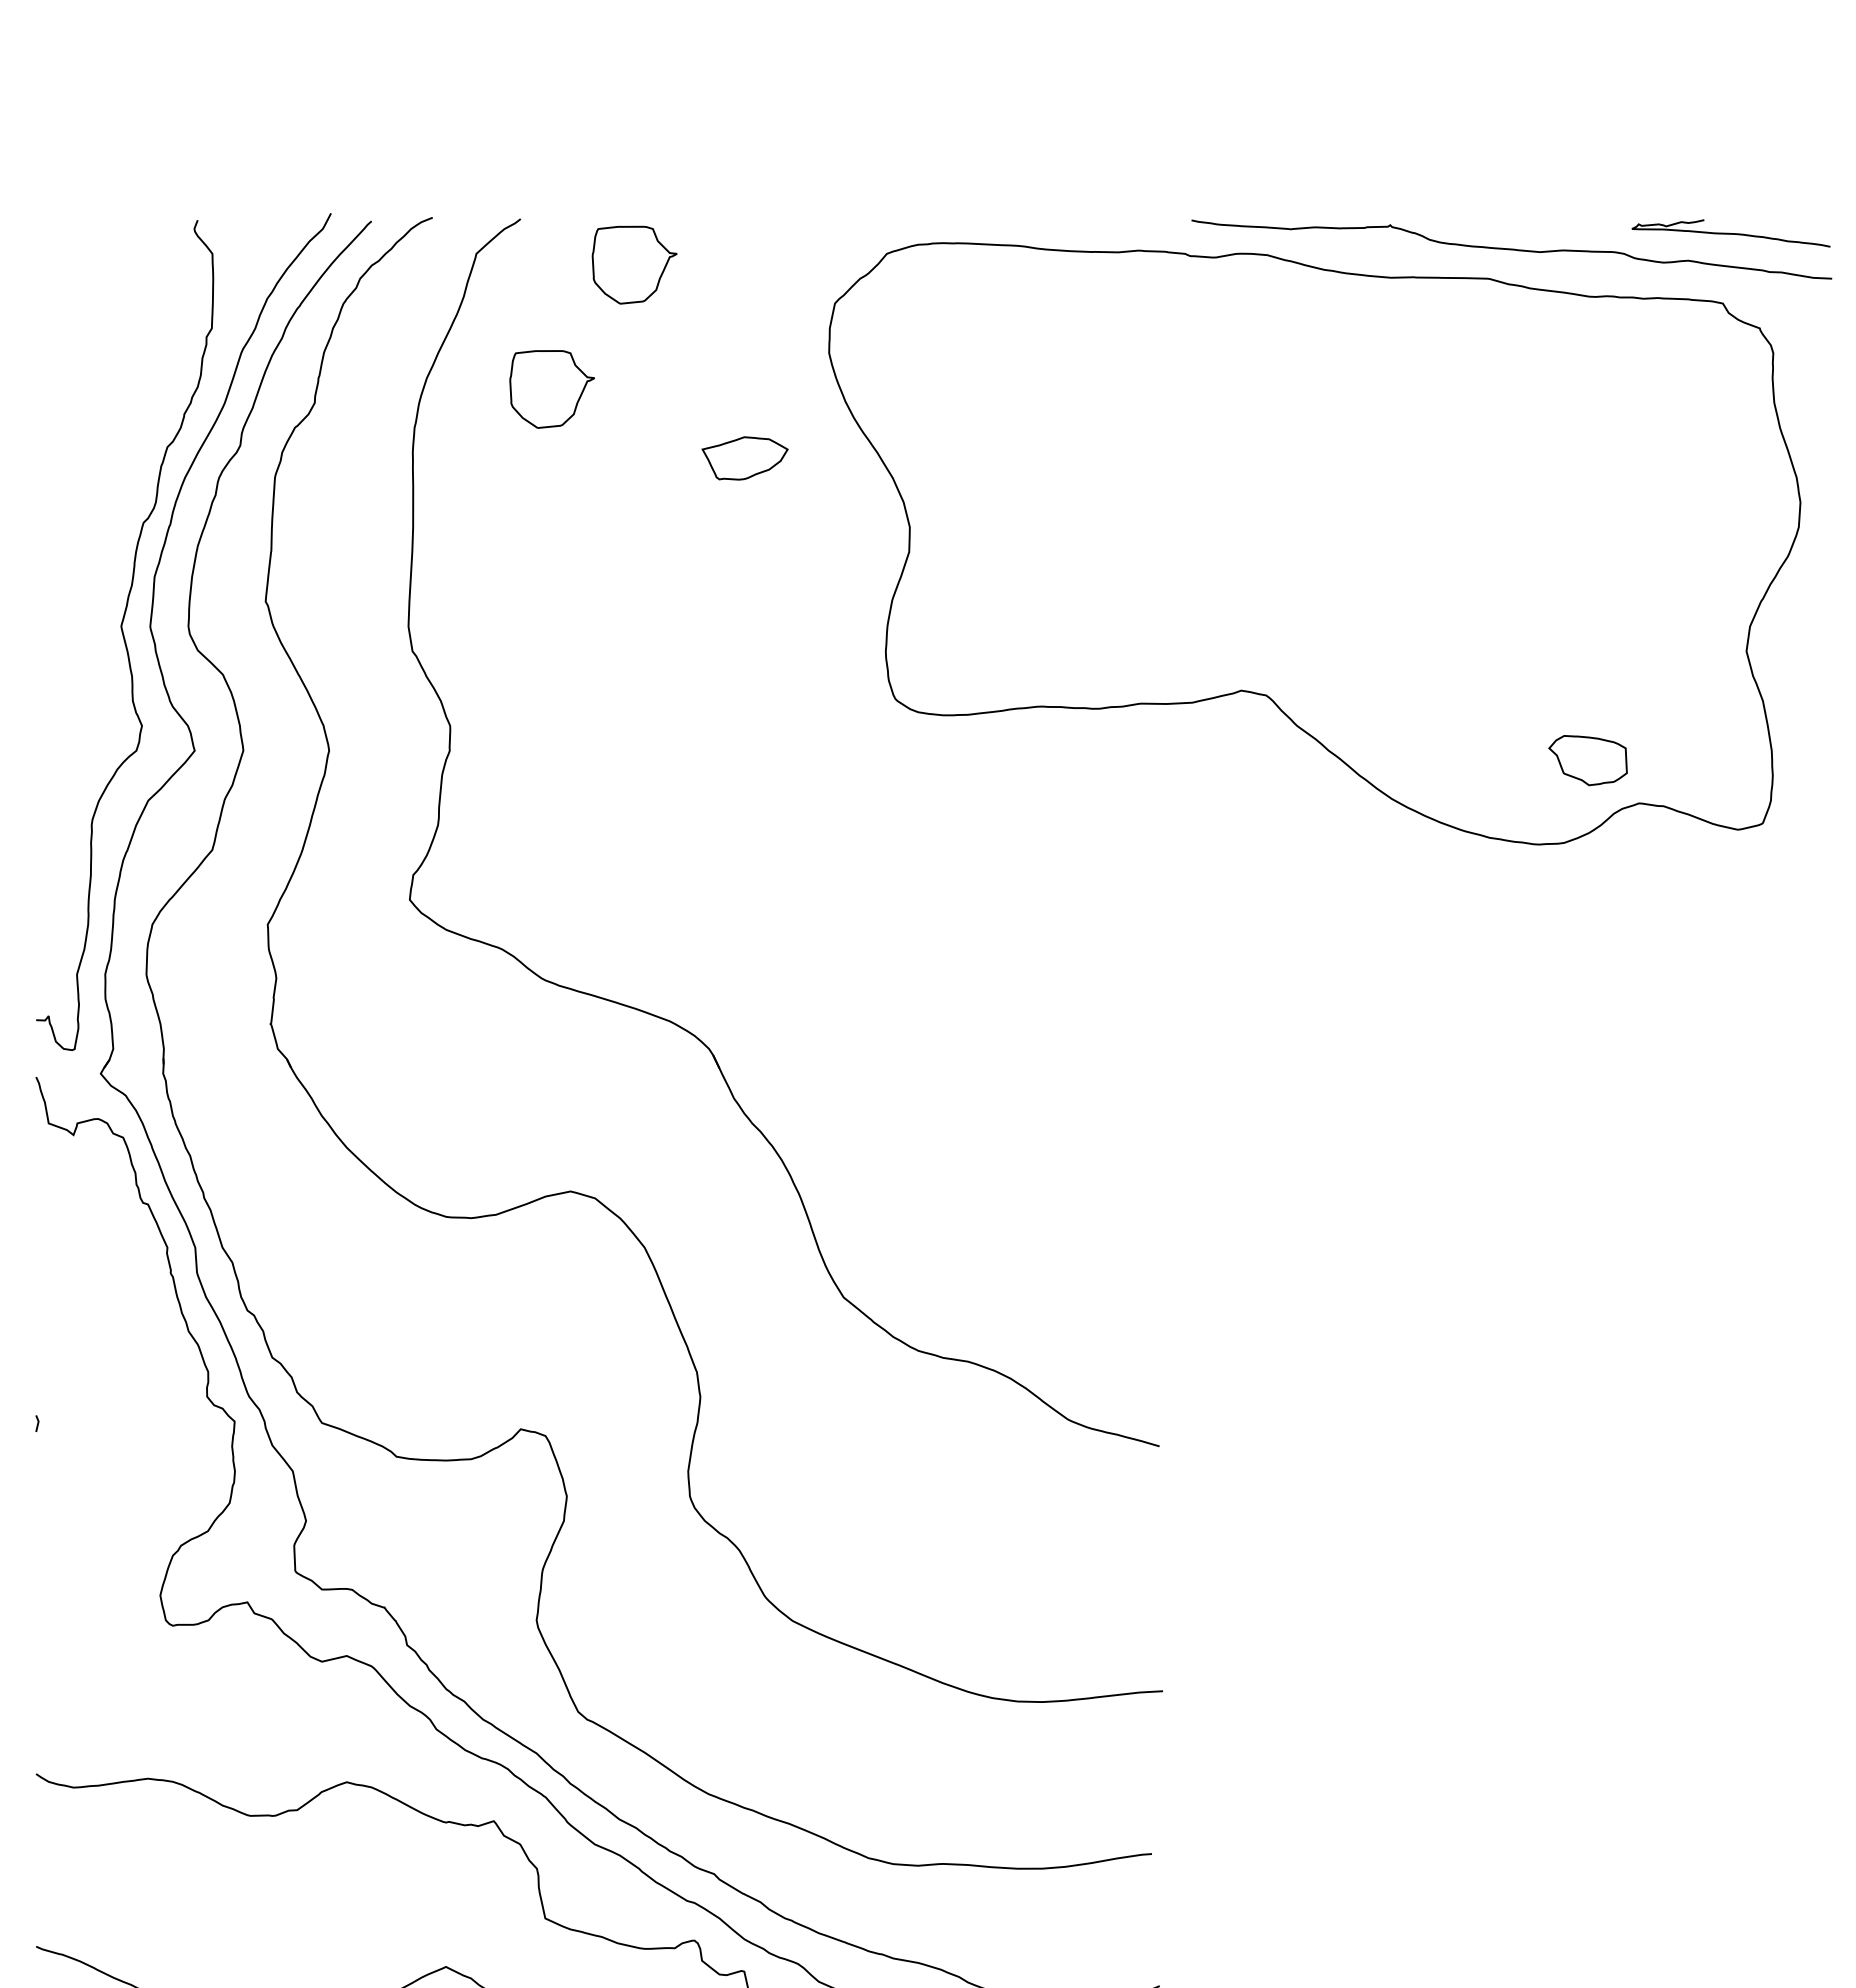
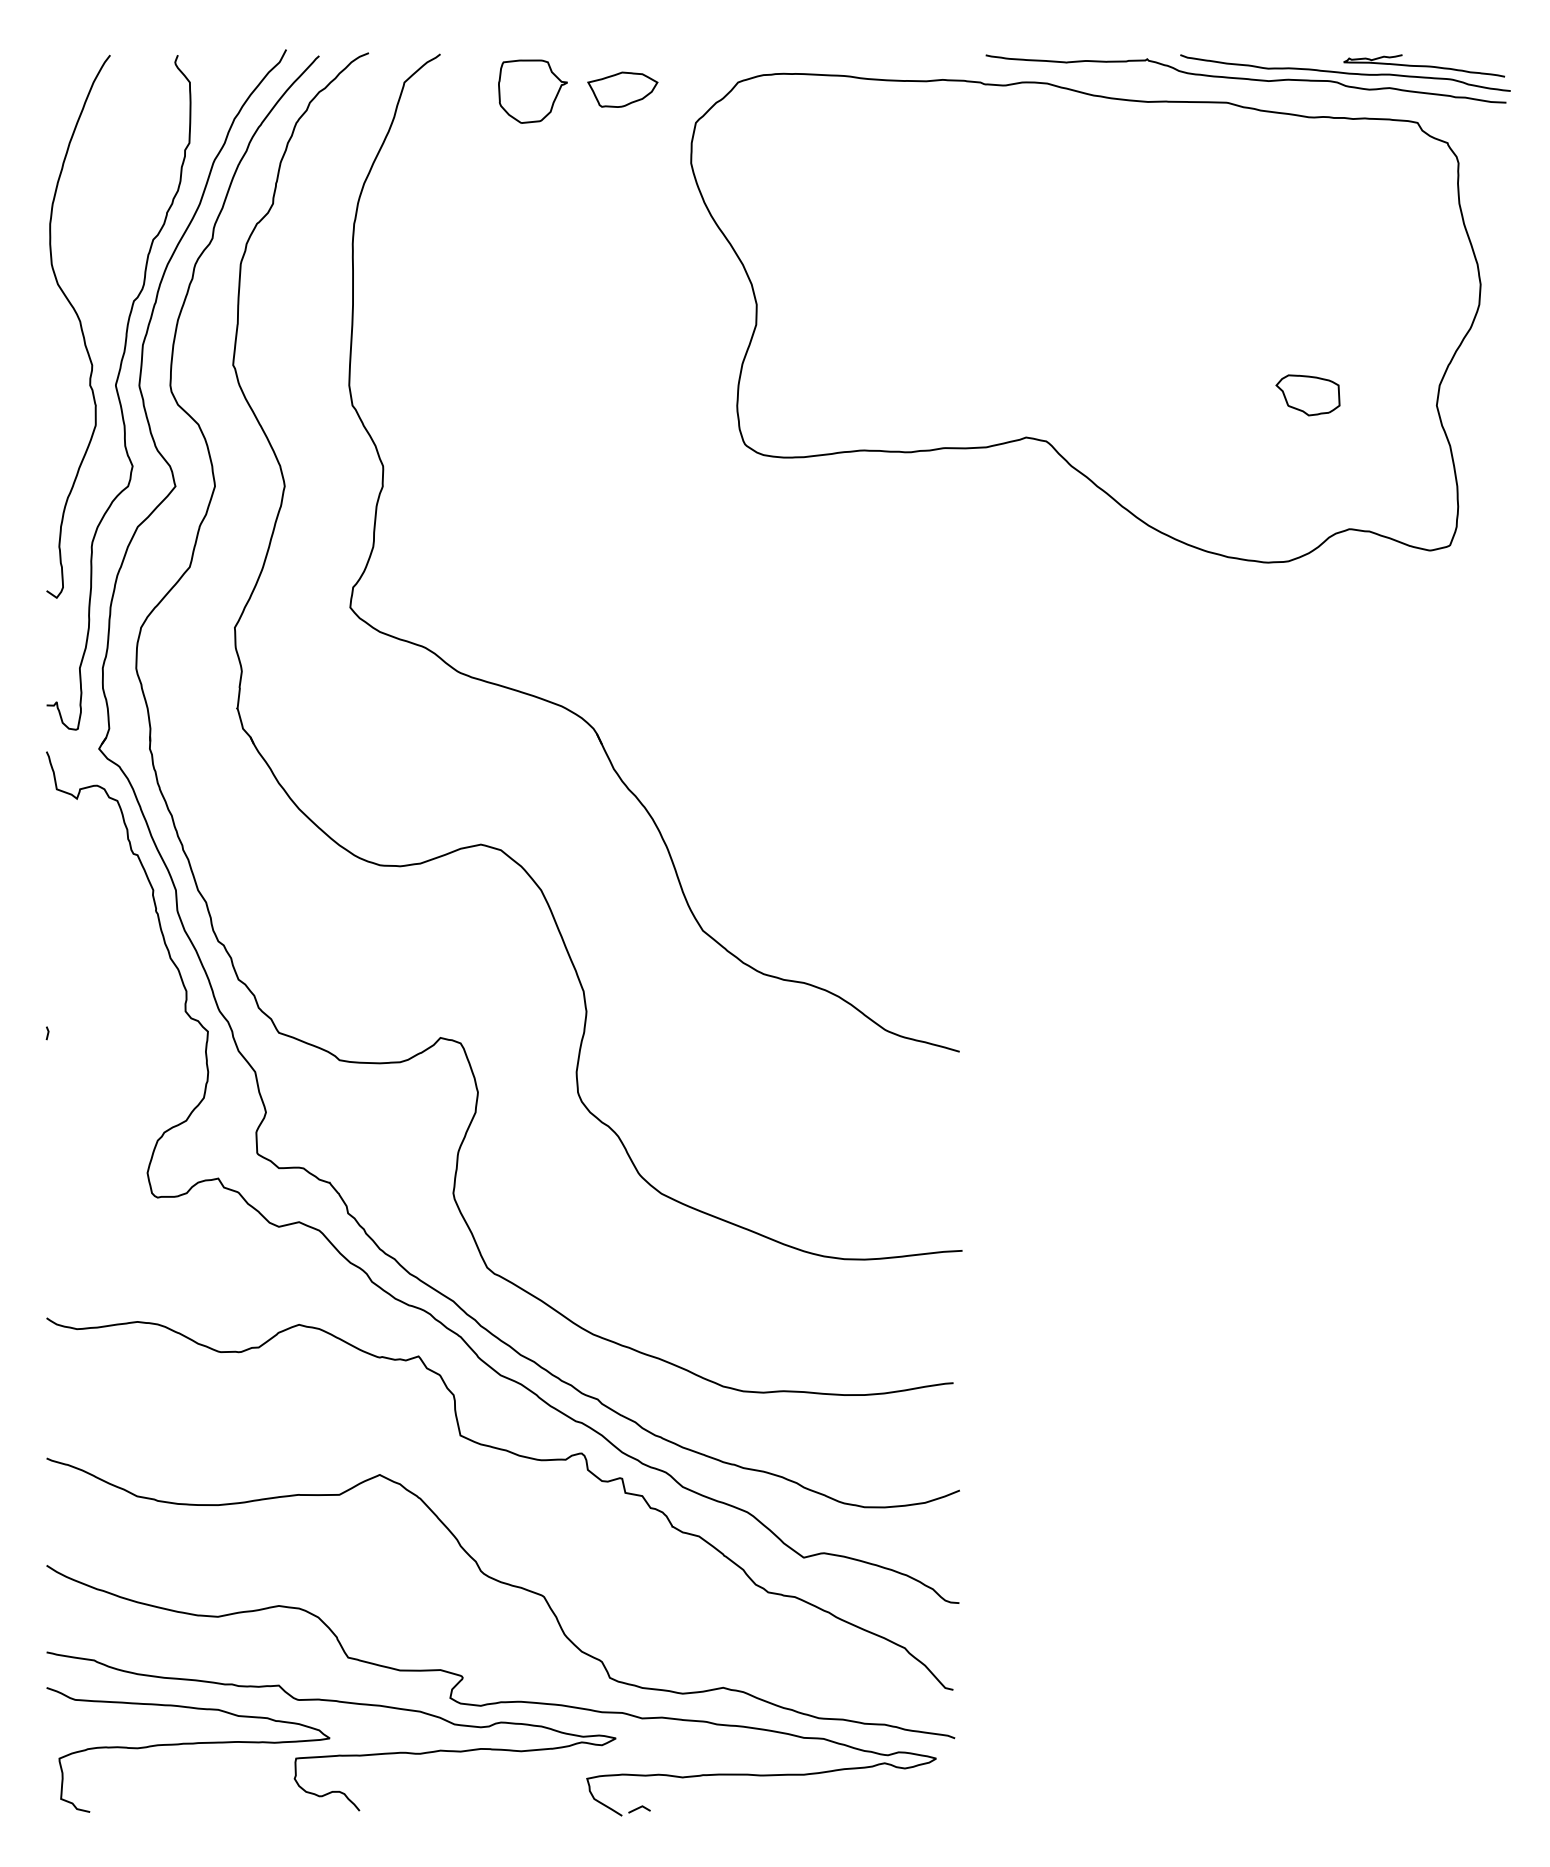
curve: (1634, 241) -> (1345, 72), added
part: (551, 389) -> (465, 192), removed
part: (744, 458) -> (622, 89), moved
curve: (77, 554) -> (80, 326), added
part: (1587, 760) -> (1307, 395), moved

